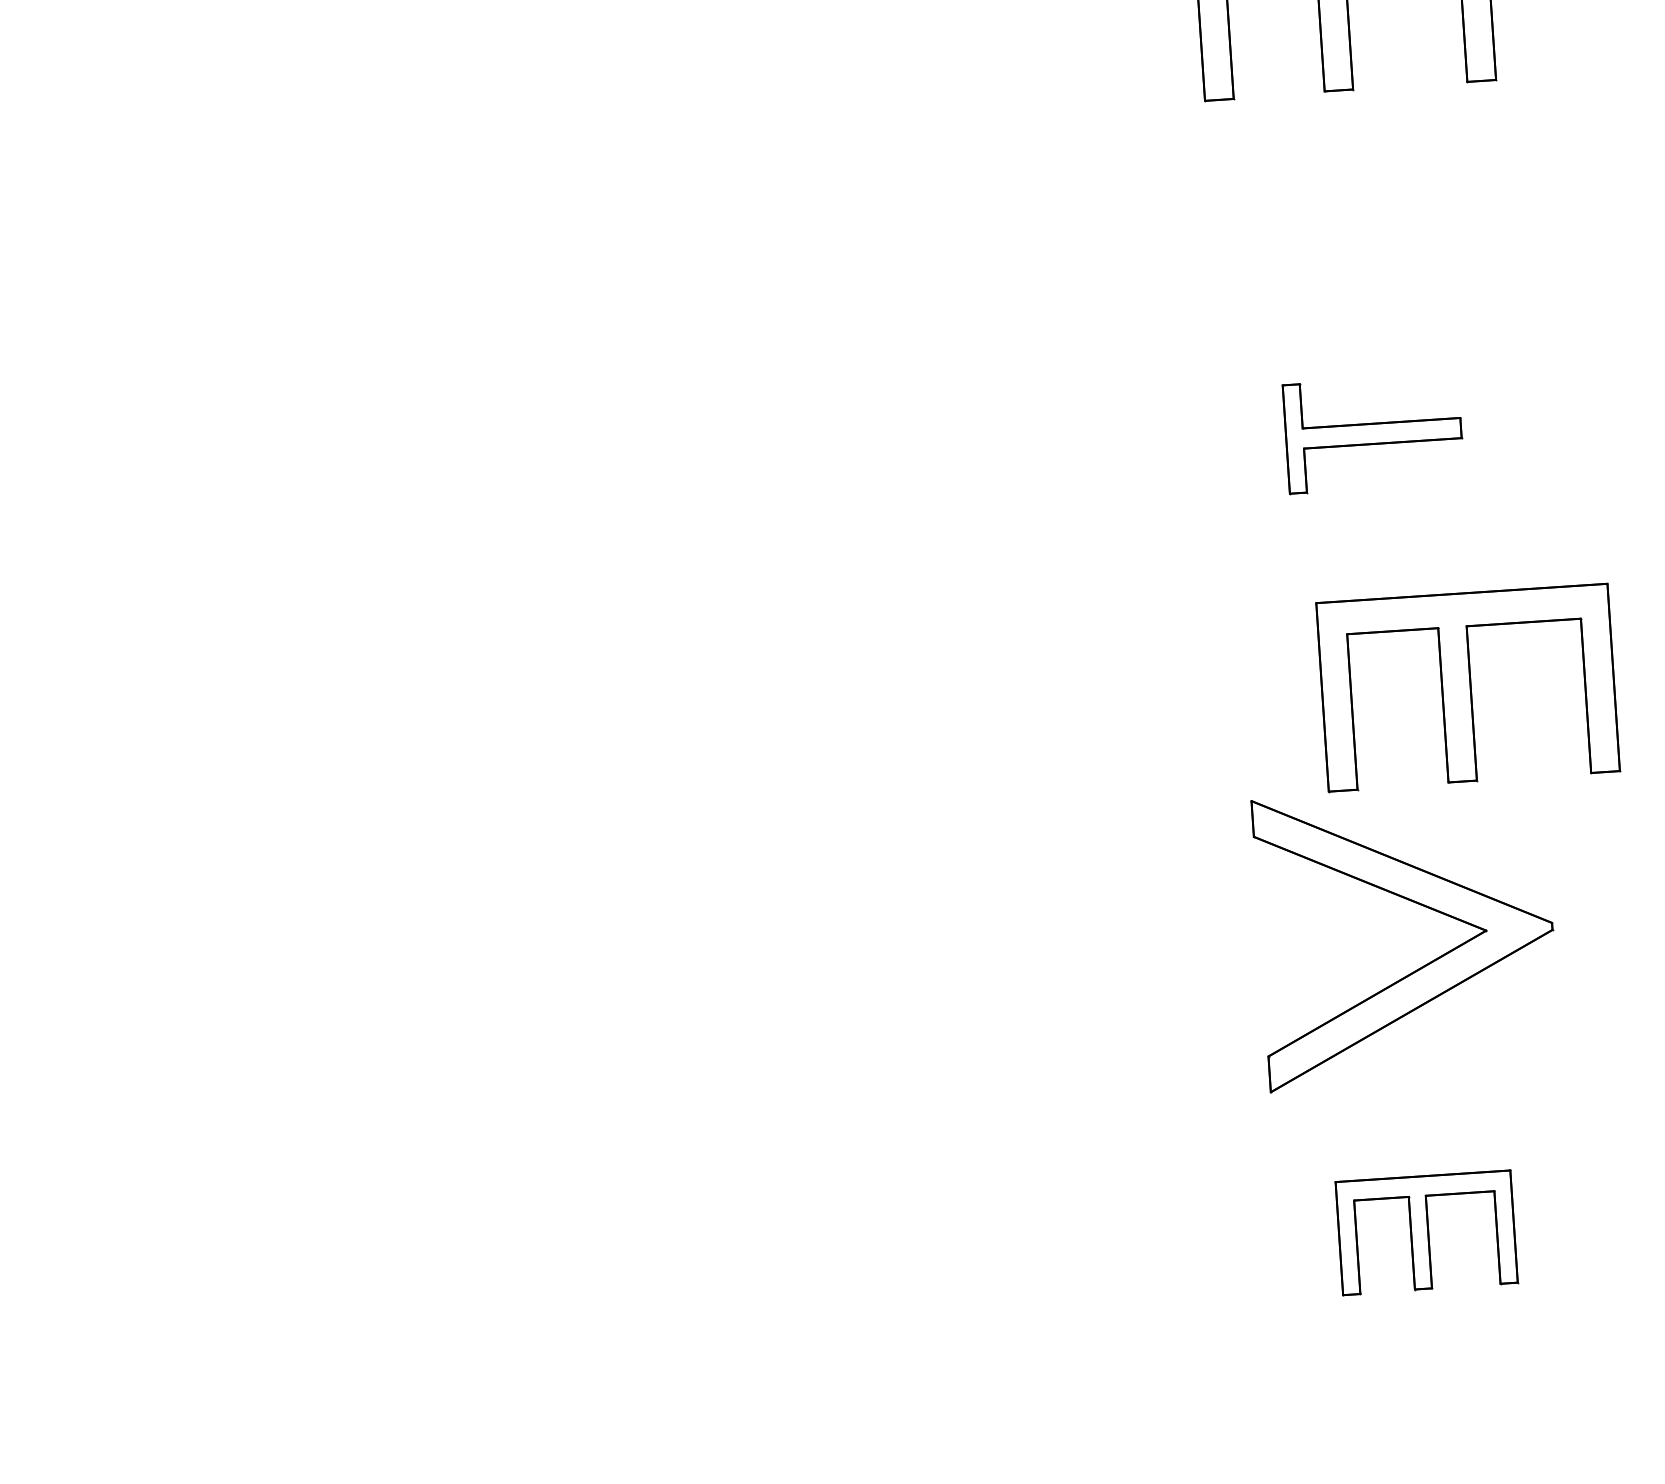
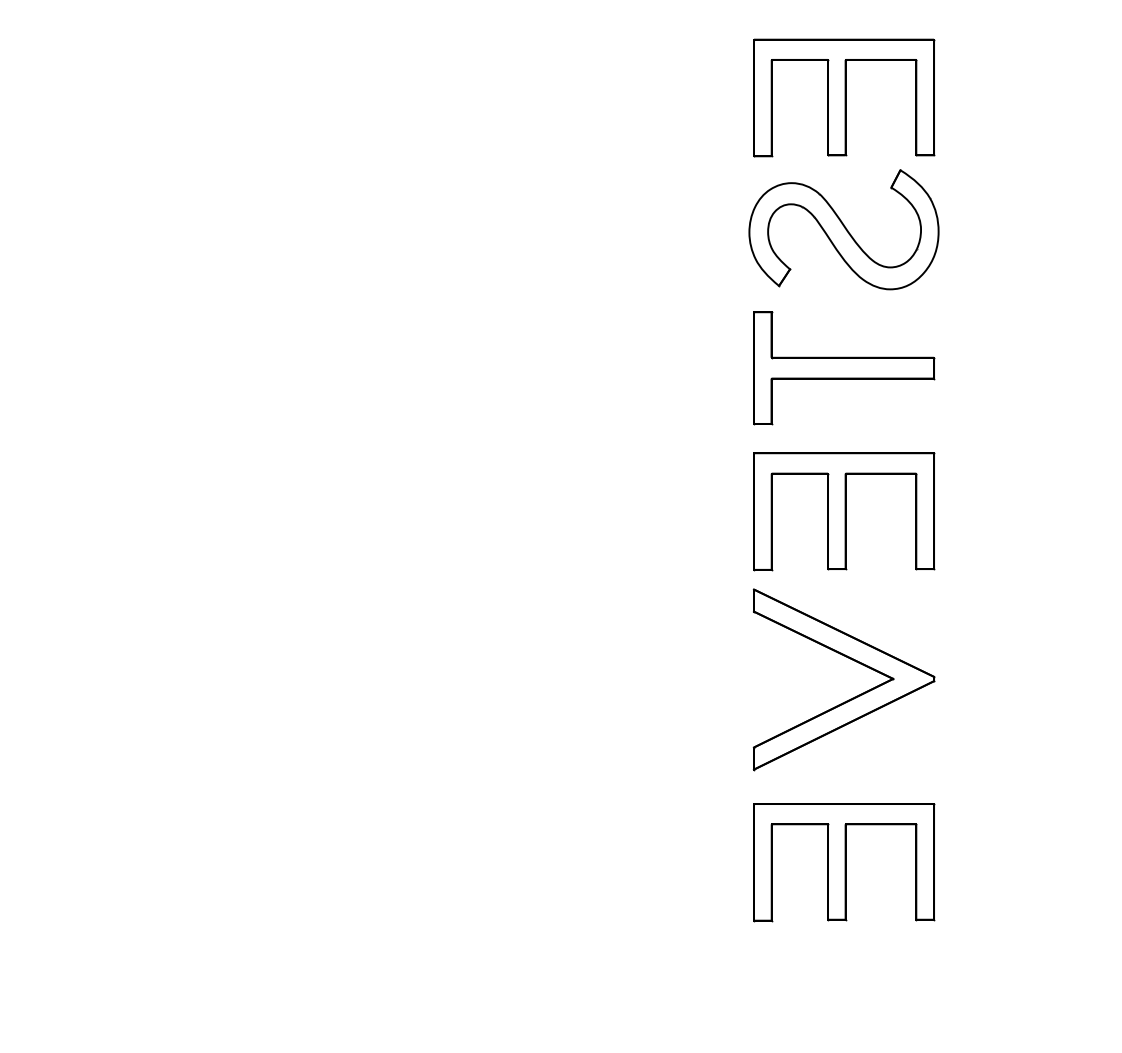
part: (1357, 209) -> (843, 229), added
part: (1374, 434) -> (844, 368), size x1.67
part: (1468, 687) -> (844, 511), moved
part: (1427, 1232) -> (844, 862), size x1.67

